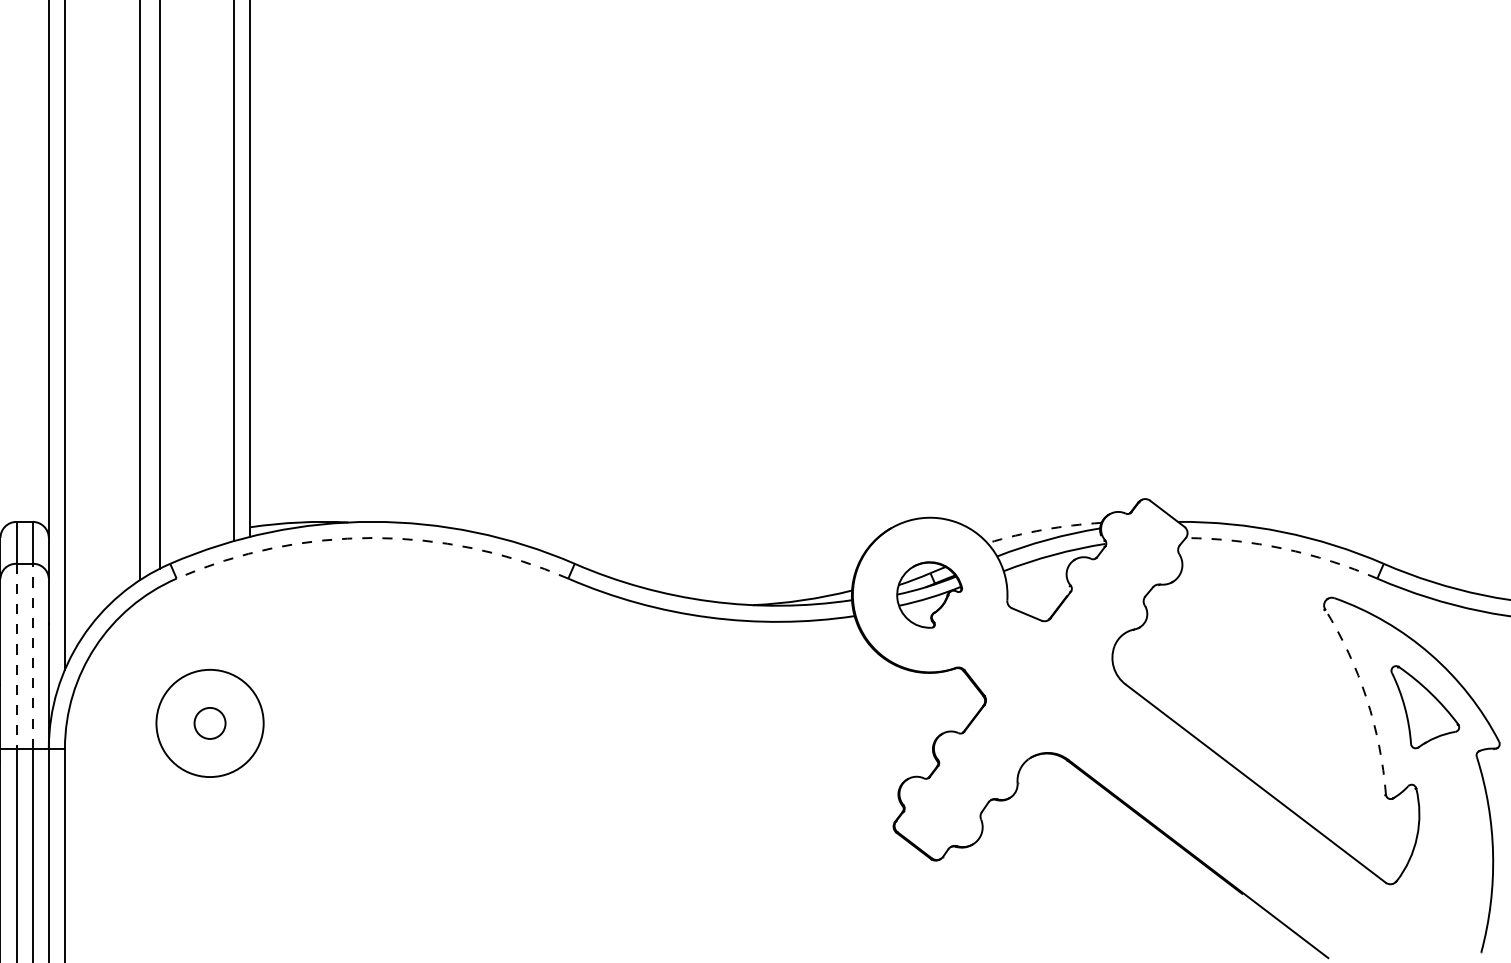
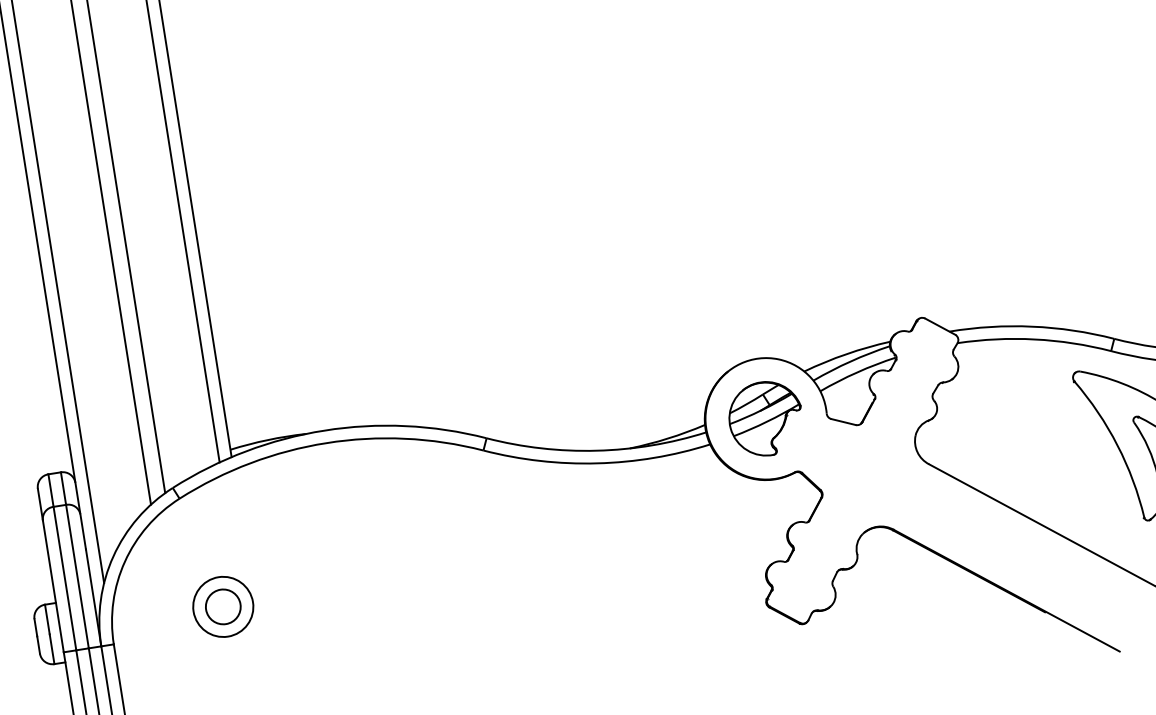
arc: (1043, 529) -> (846, 354), dashed -> solid
arc: (372, 538) -> (326, 443), dashed -> solid
arc: (1283, 548) -> (1034, 339), dashed -> solid
part: (929, 594) -> (765, 418), size x1.43
line: (32, 655) -> (77, 576), dashed -> solid
line: (16, 656) -> (64, 578), dashed -> solid
arc: (1366, 698) -> (1117, 445), dashed -> solid
circle: (209, 723) -> (222, 607), size x0.71
circle: (209, 723) -> (222, 607), size x1.43

